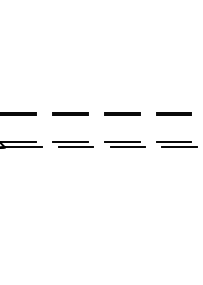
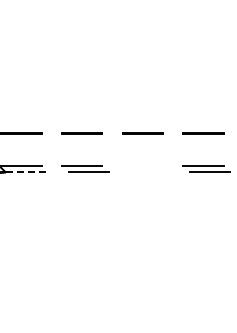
line: (122, 141) -> (142, 165), removed
line: (23, 147) -> (27, 172), solid -> dashed
line: (127, 147) -> (149, 172), removed

